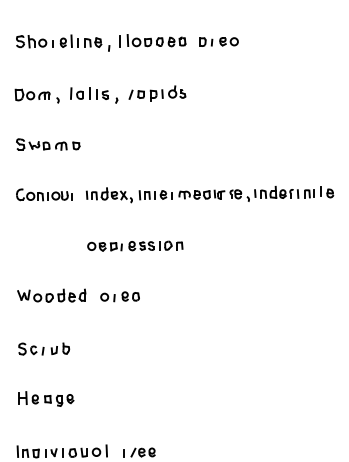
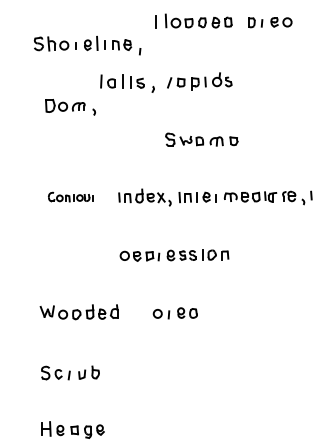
part: (63, 42) -> (87, 44), moved
part: (36, 95) -> (69, 106), moved
part: (48, 144) -> (202, 139), moved
part: (44, 194) -> (70, 196), size x0.7
part: (119, 296) -> (174, 313), moved

